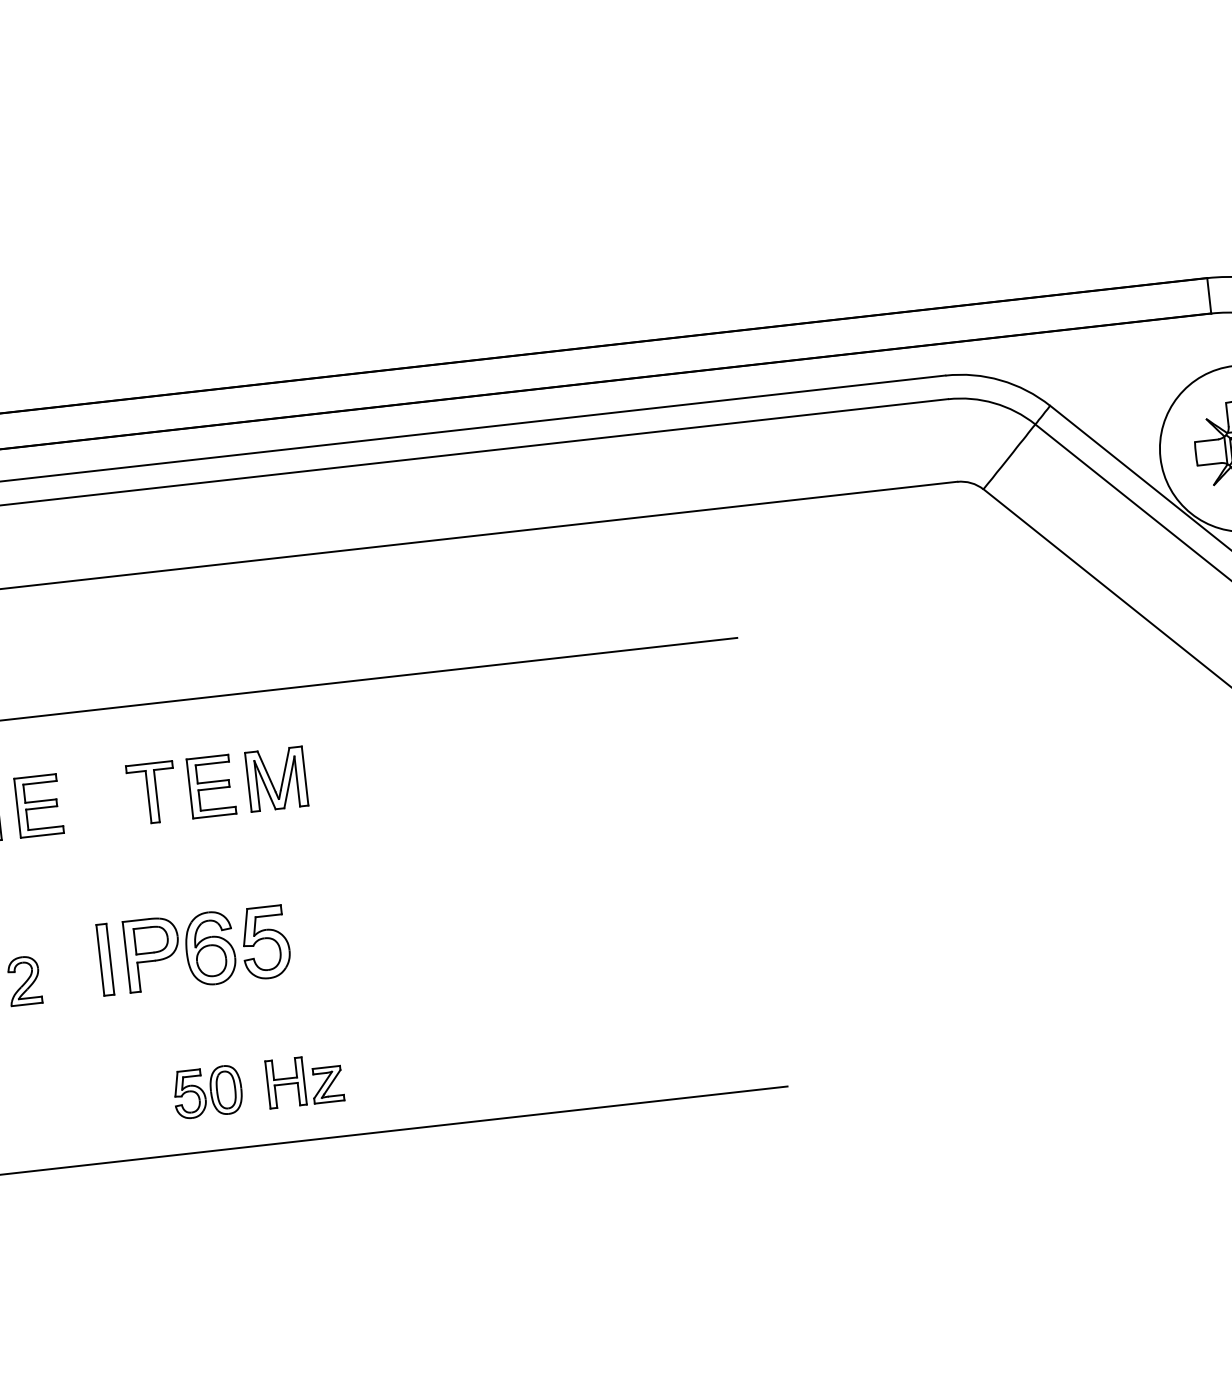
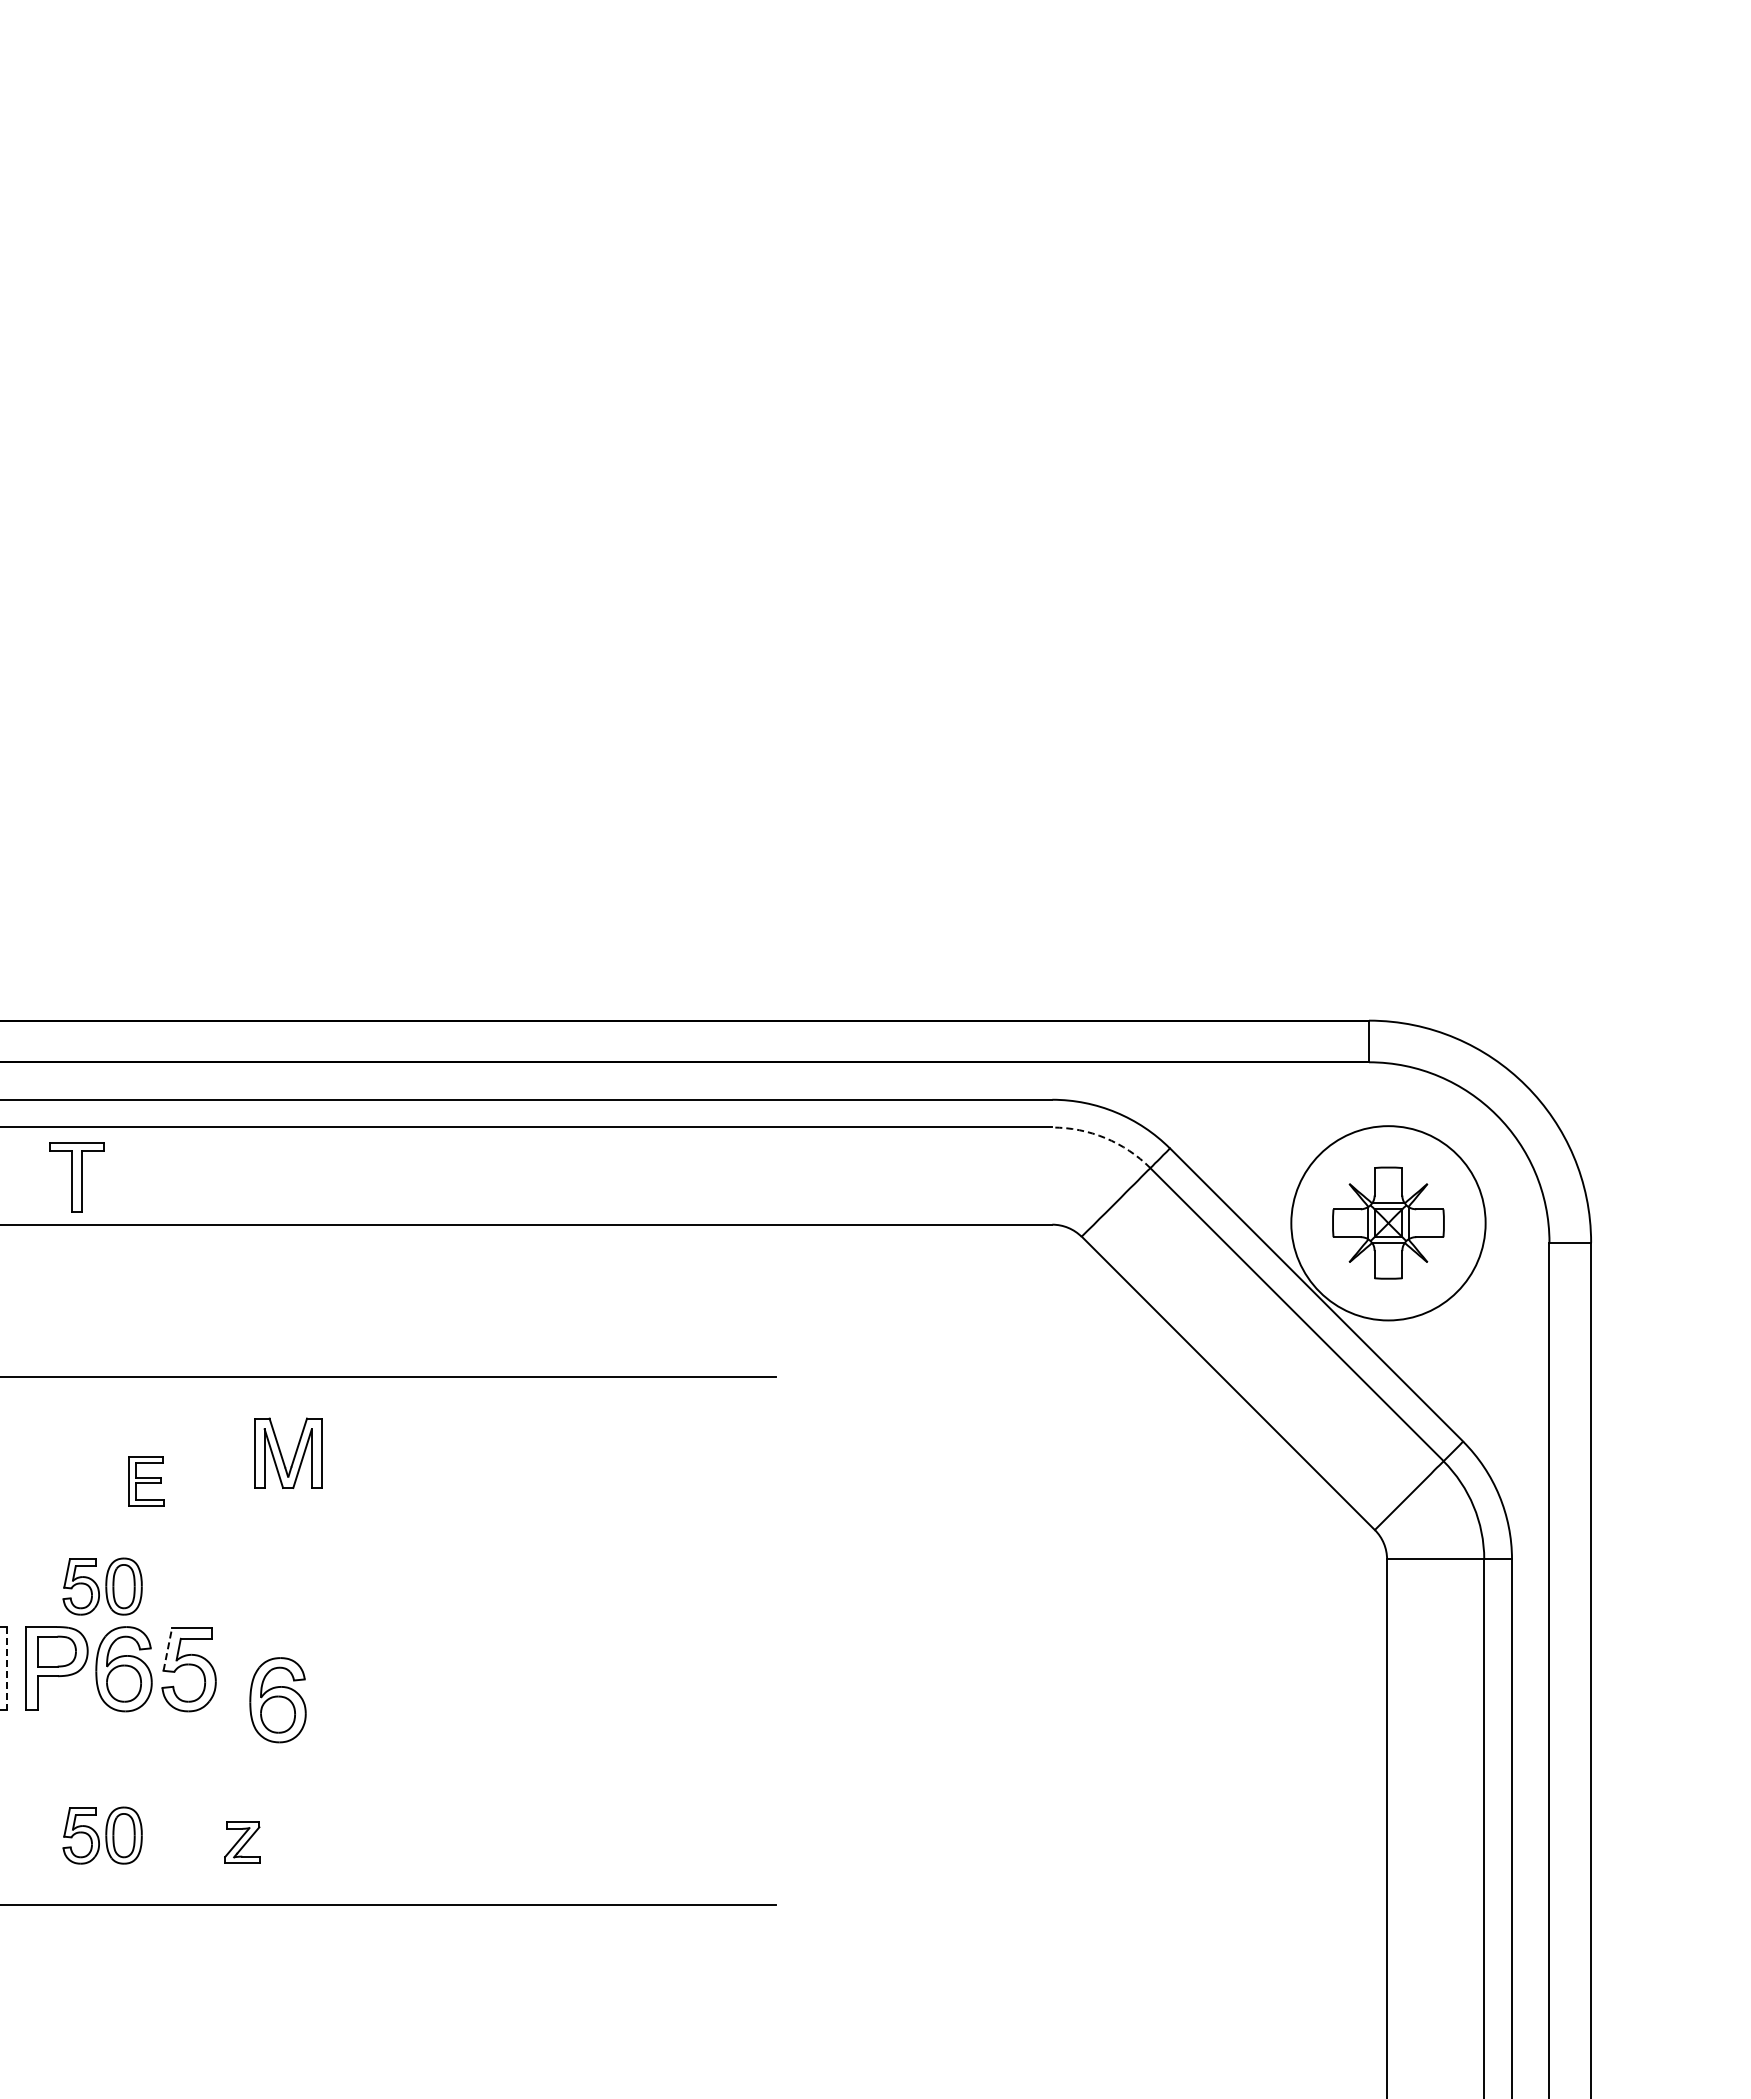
arc: (994, 403) -> (1105, 1138), solid -> dashed
part: (282, 778) -> (294, 1453), moved
part: (211, 786) -> (146, 1481), size x0.7
part: (151, 793) -> (76, 1177), moved
part: (184, 880) -> (102, 1586), added
line: (245, 927) -> (167, 1649), solid -> dashed
line: (110, 959) -> (6, 1668), solid -> dashed
part: (343, 960) -> (277, 1700), added
part: (285, 1082) -> (194, 1834), removed

